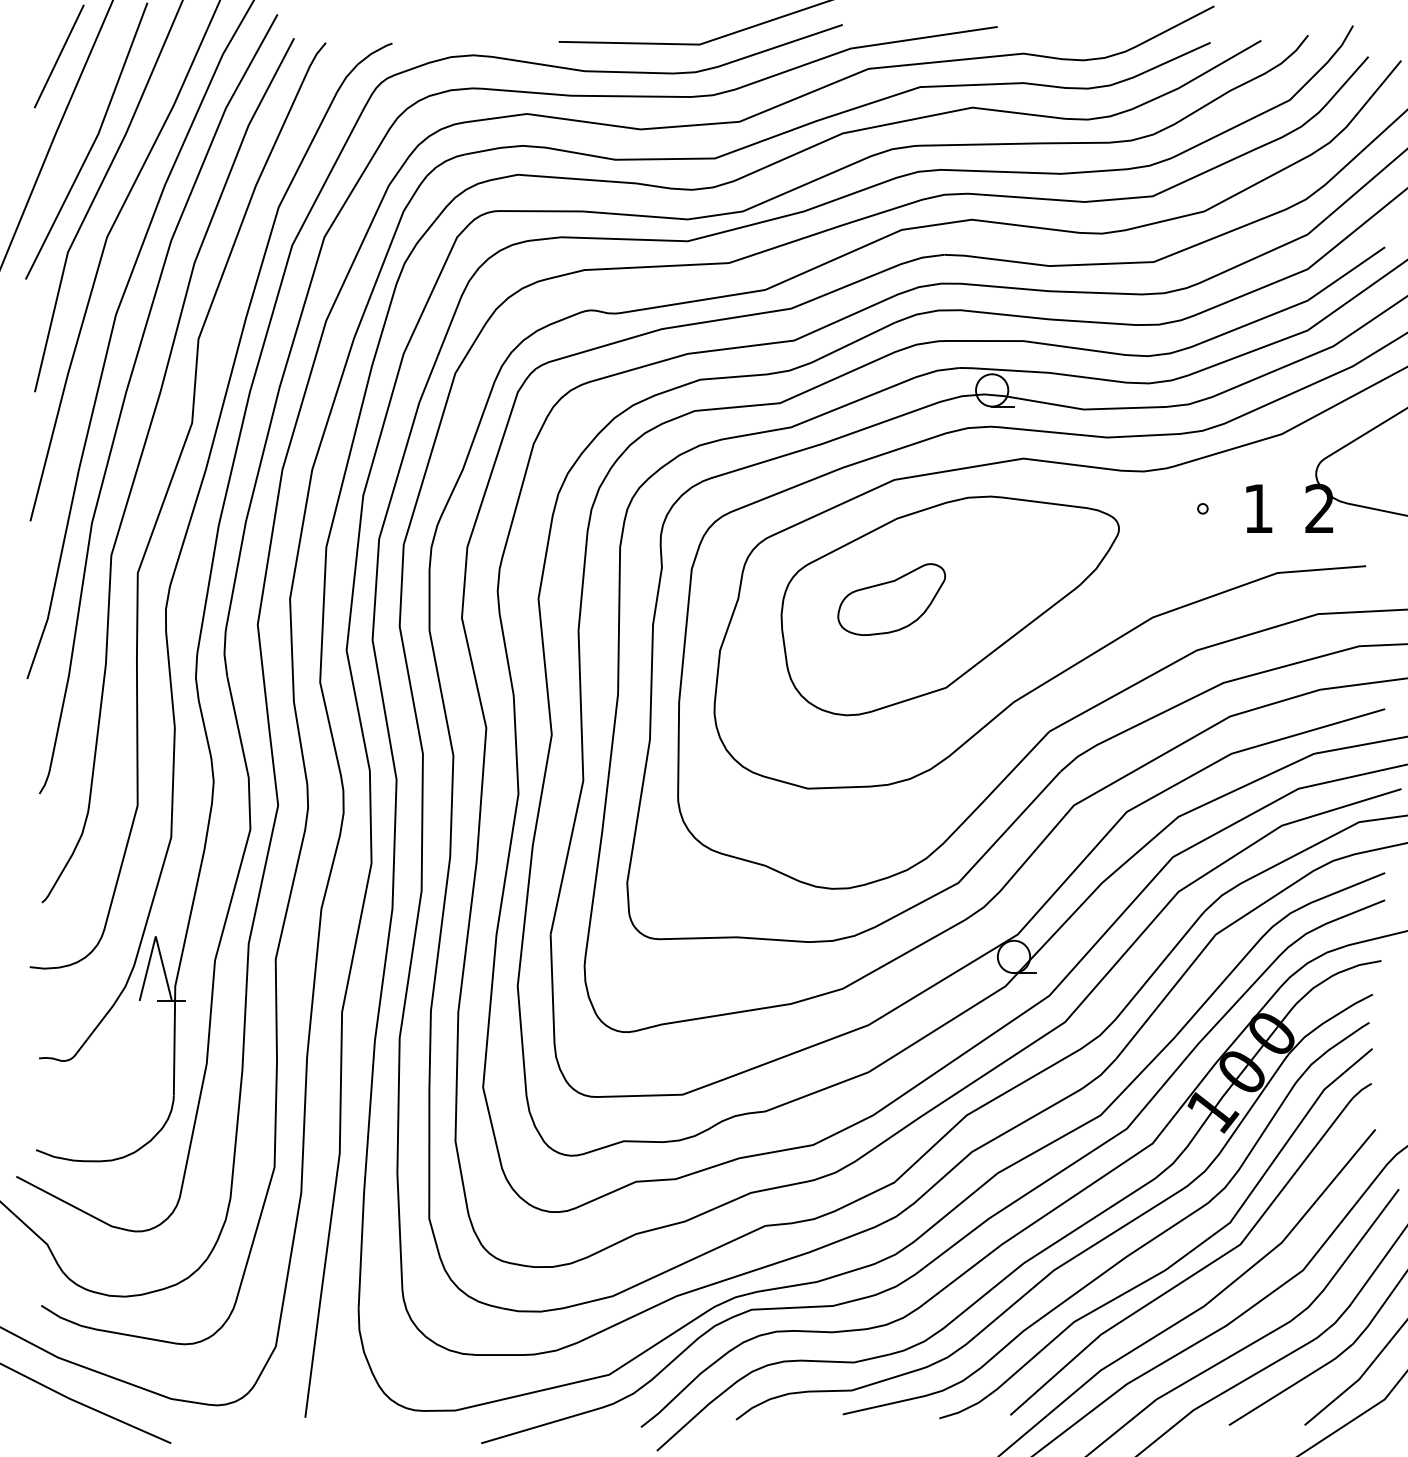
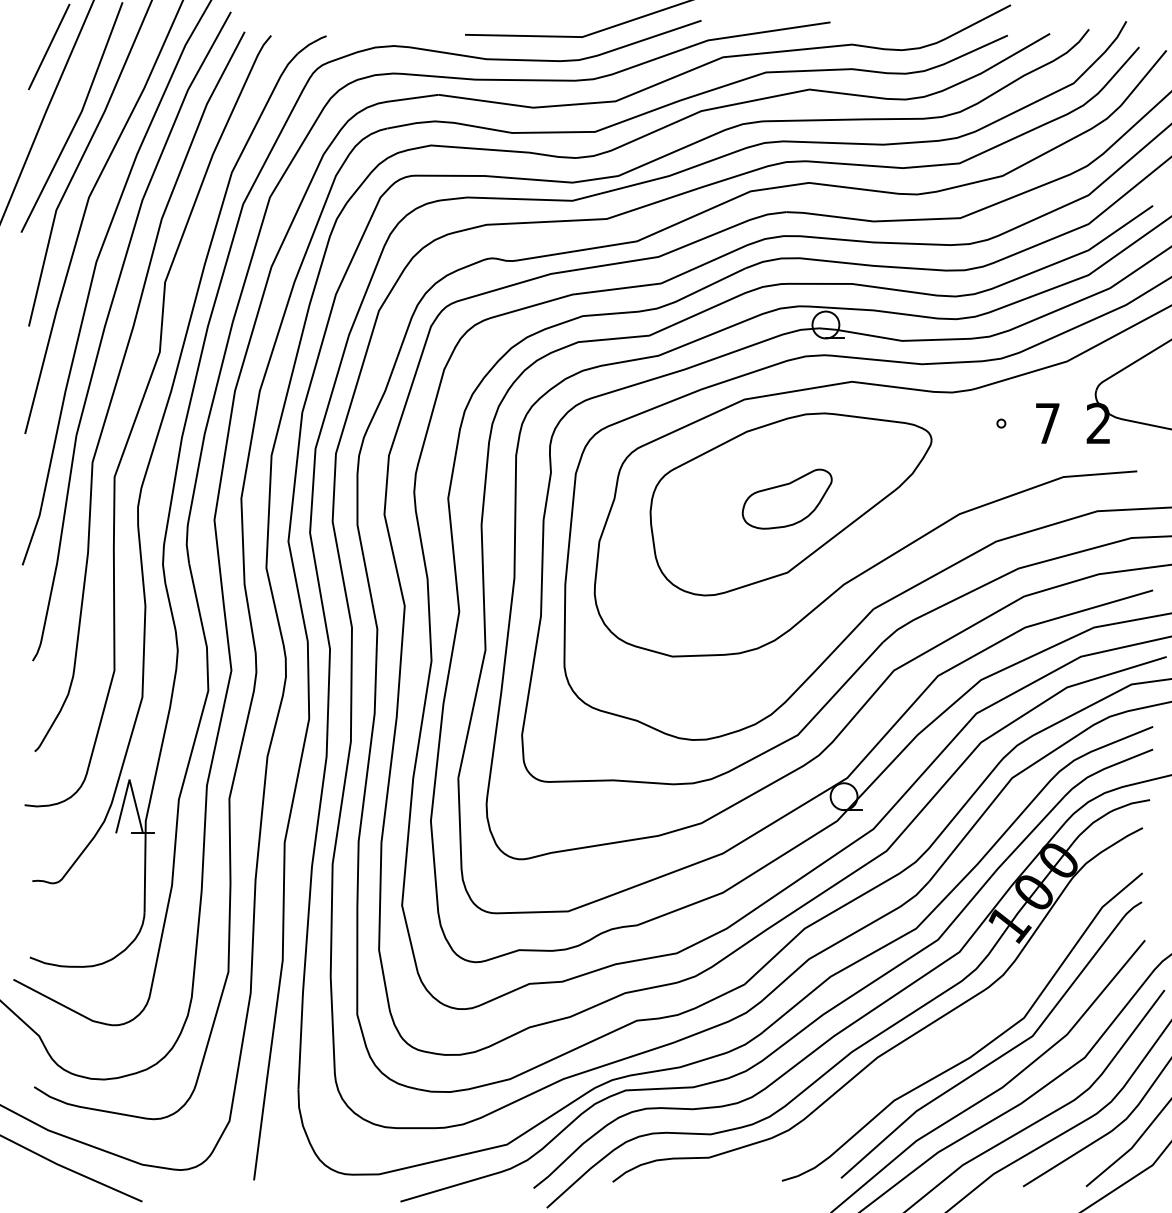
text: (1258, 508) -> (1047, 423), 1 -> 7
part: (891, 599) -> (787, 499), moved
curve: (1129, 1253) -> (940, 1043), removed

